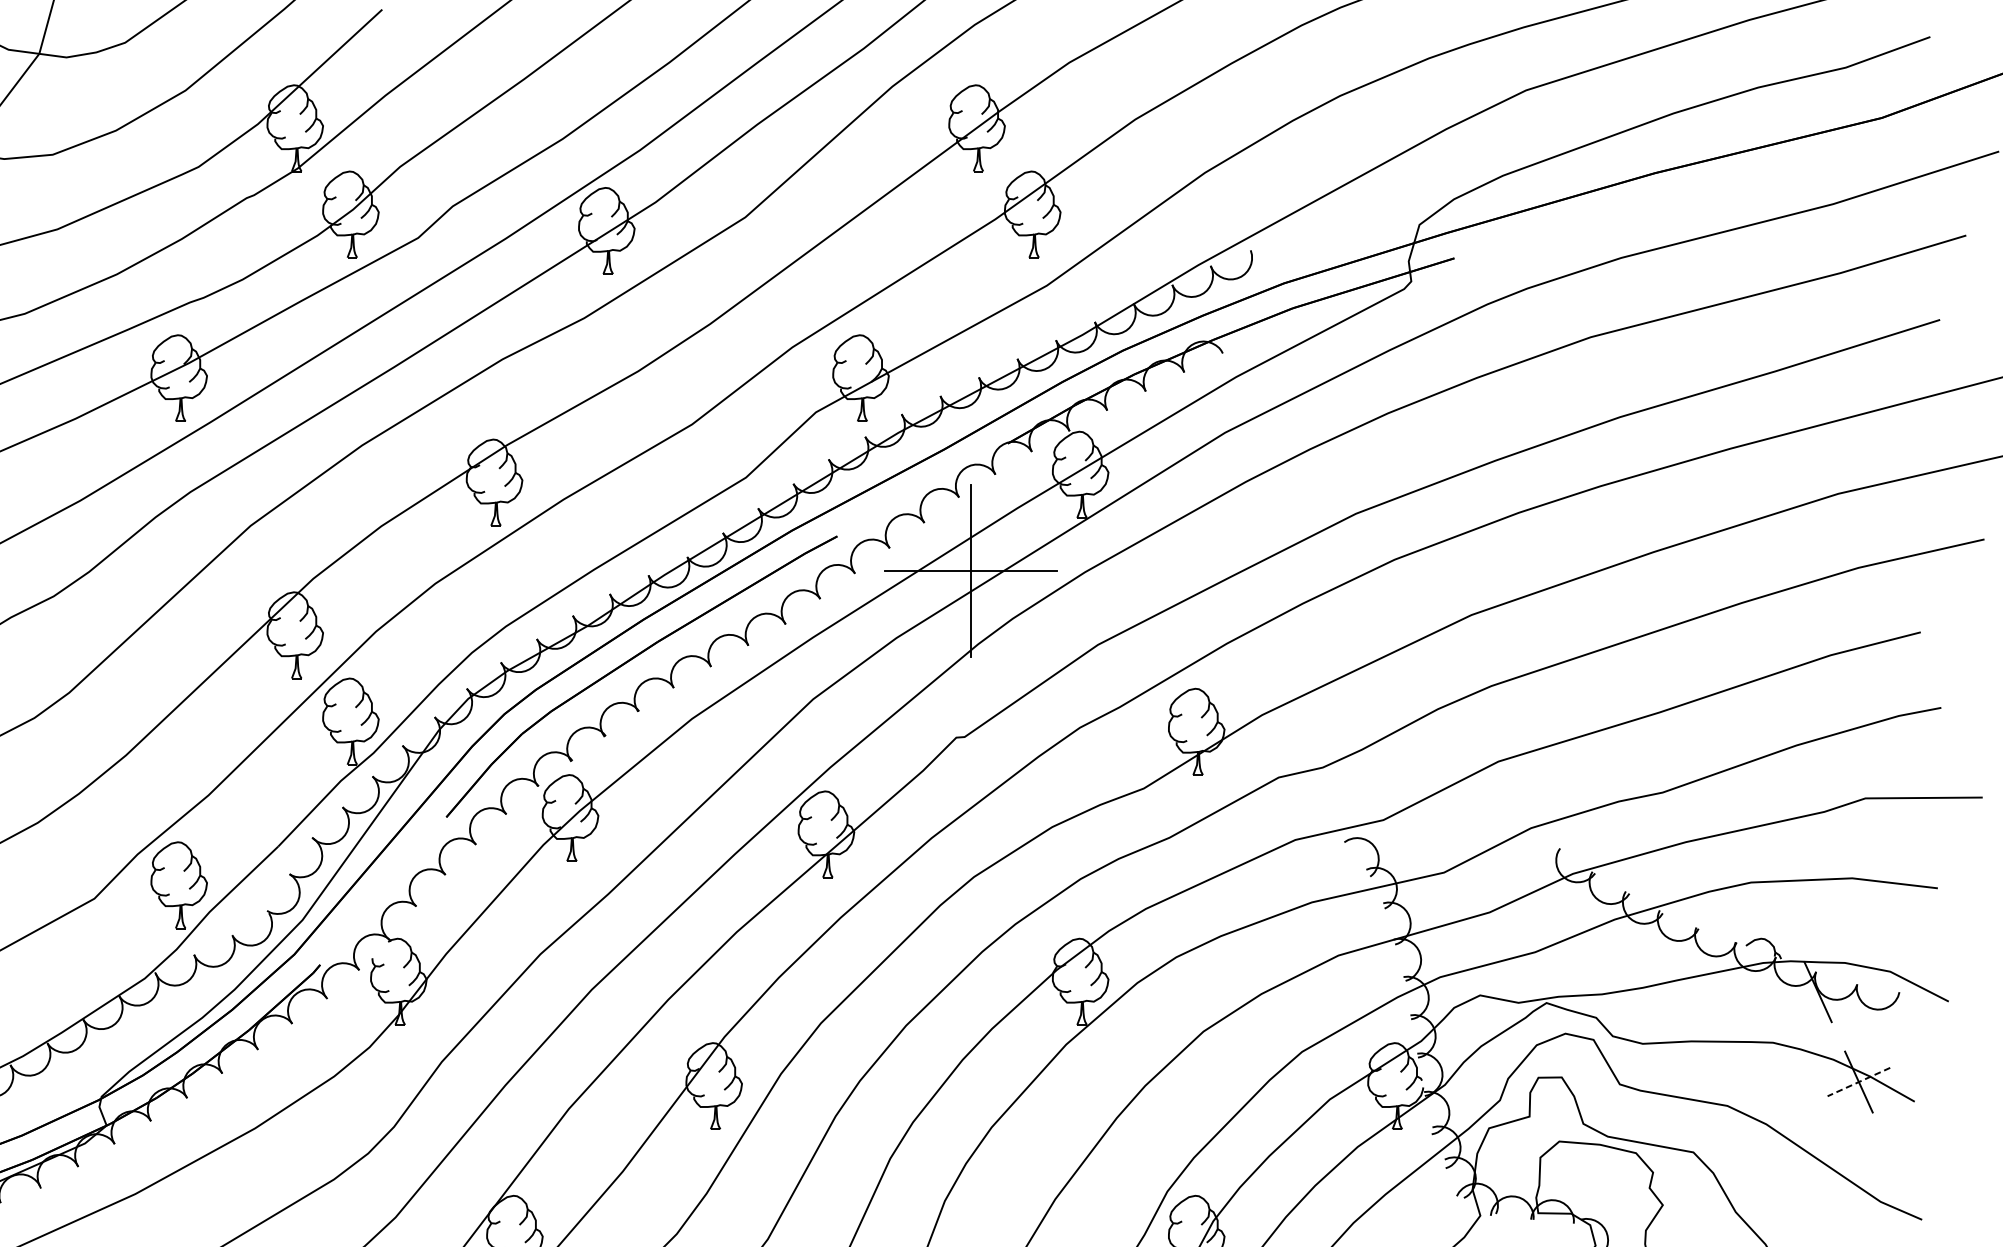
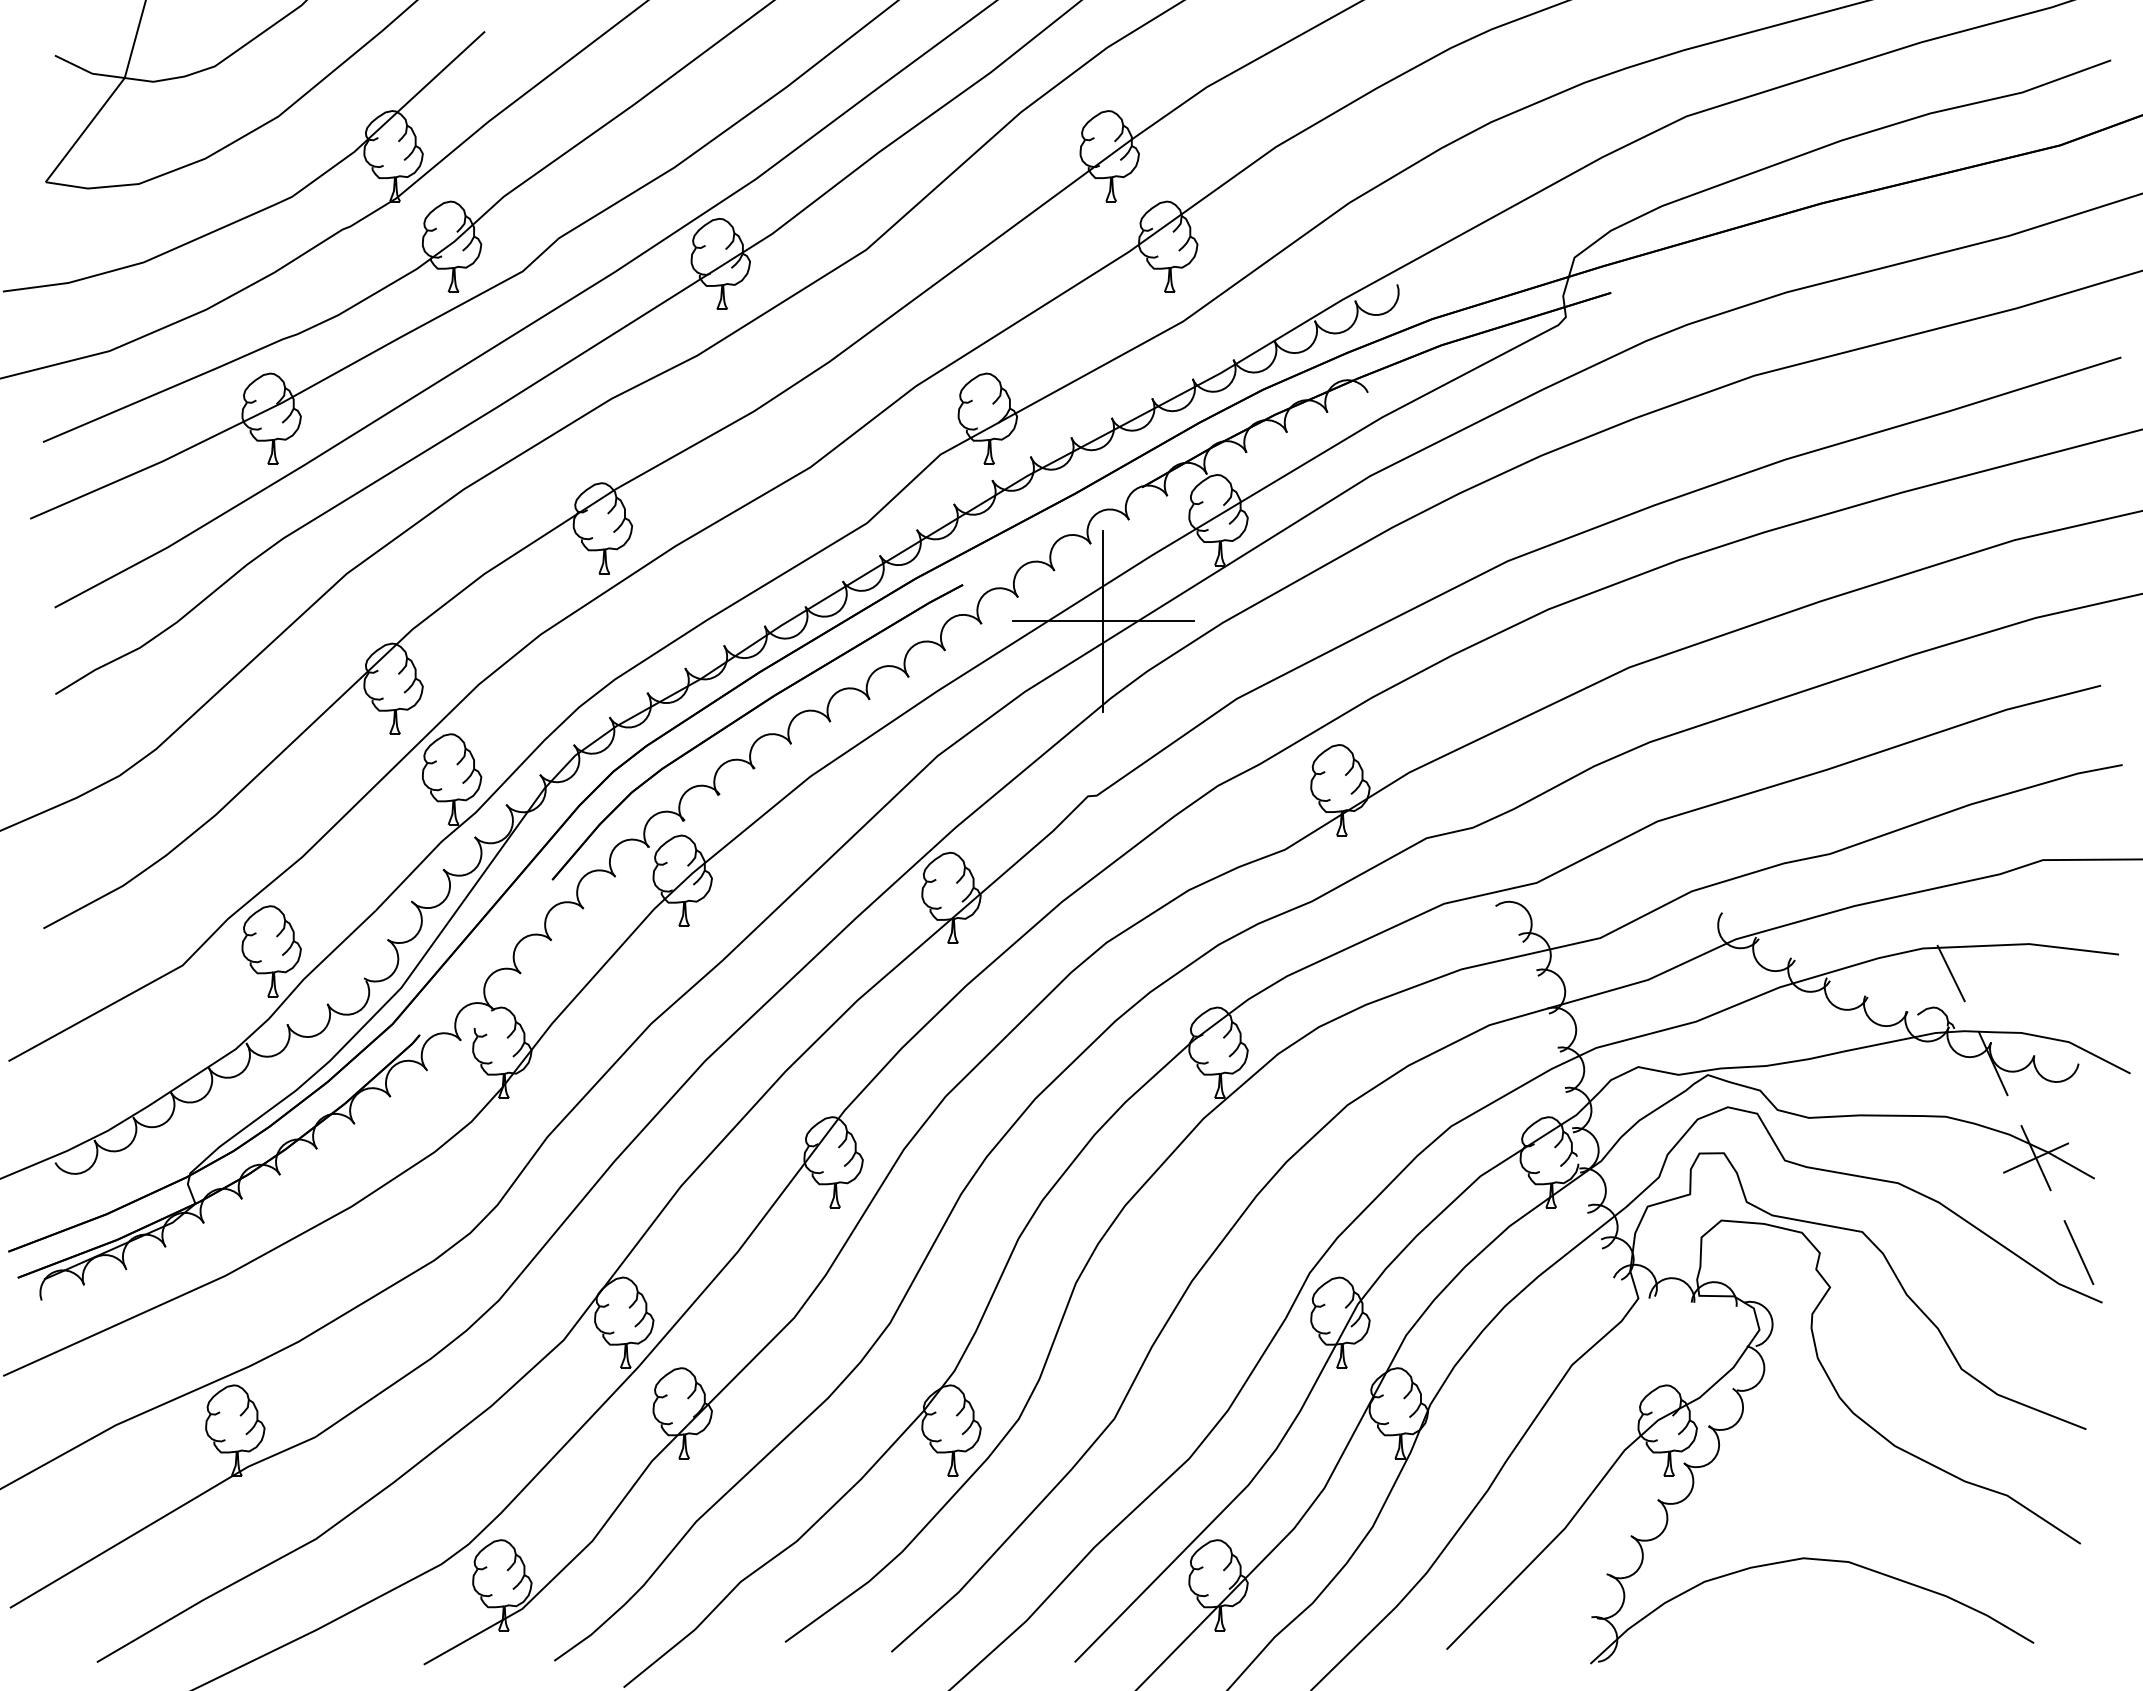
line: (1777, 906) -> (1950, 973), added
line: (1859, 1082) -> (2036, 1158), dashed -> solid
line: (1899, 1171) -> (2078, 1252), added

